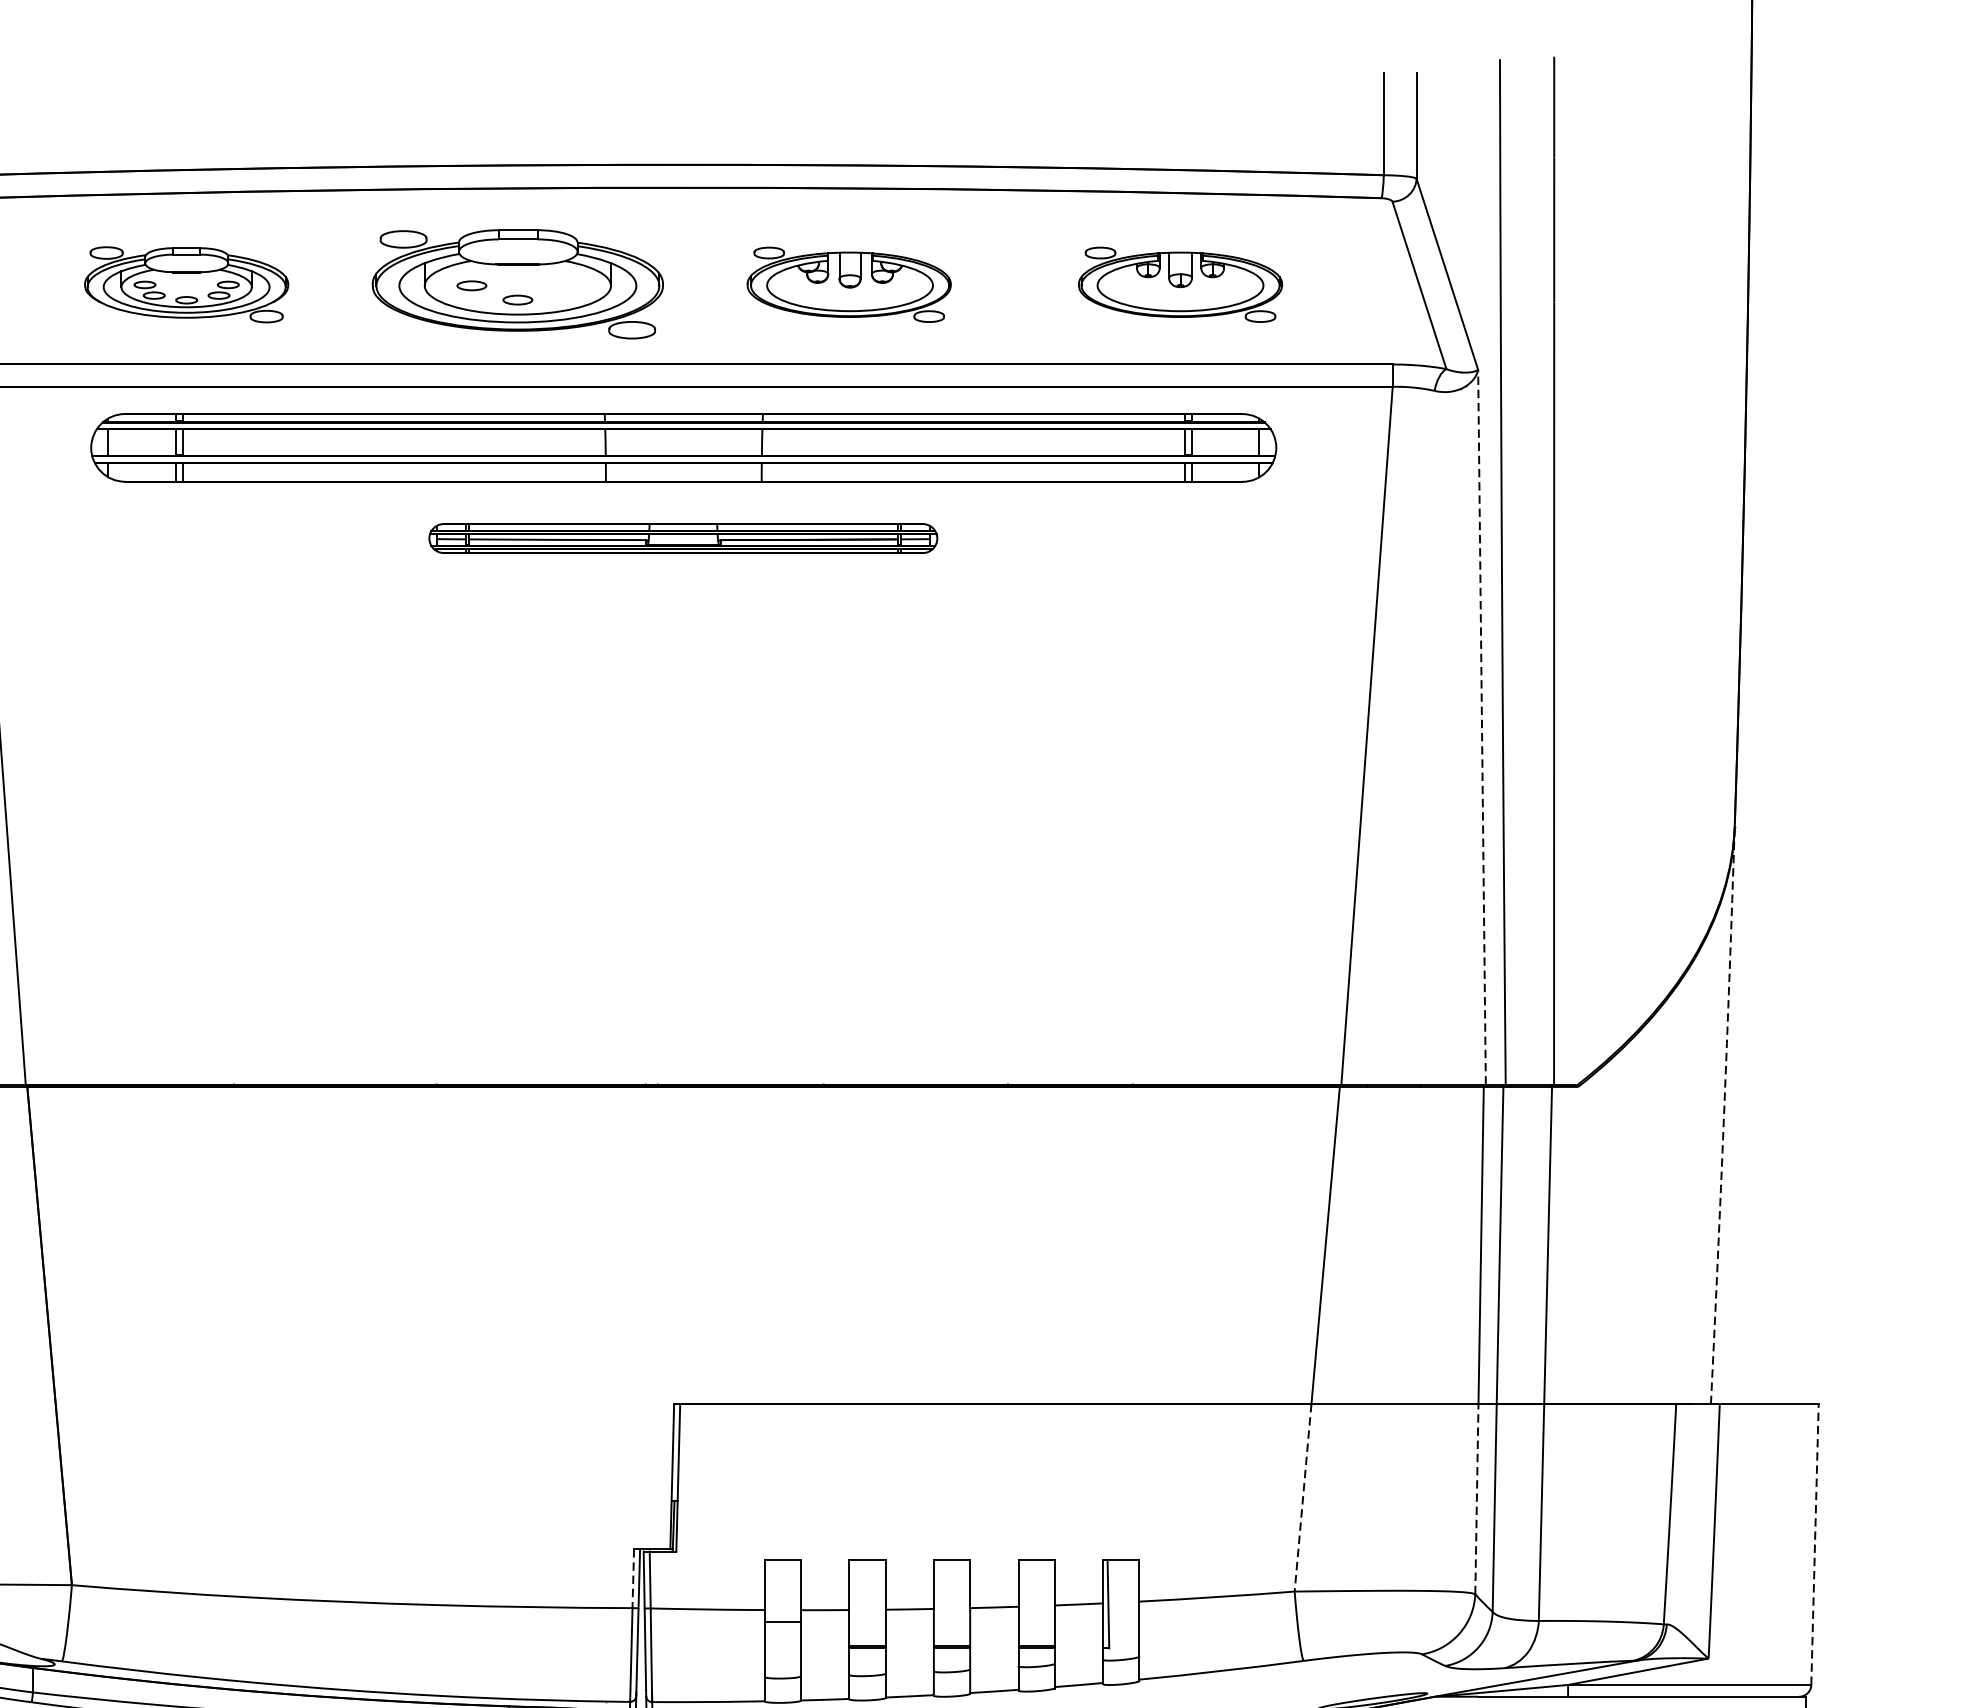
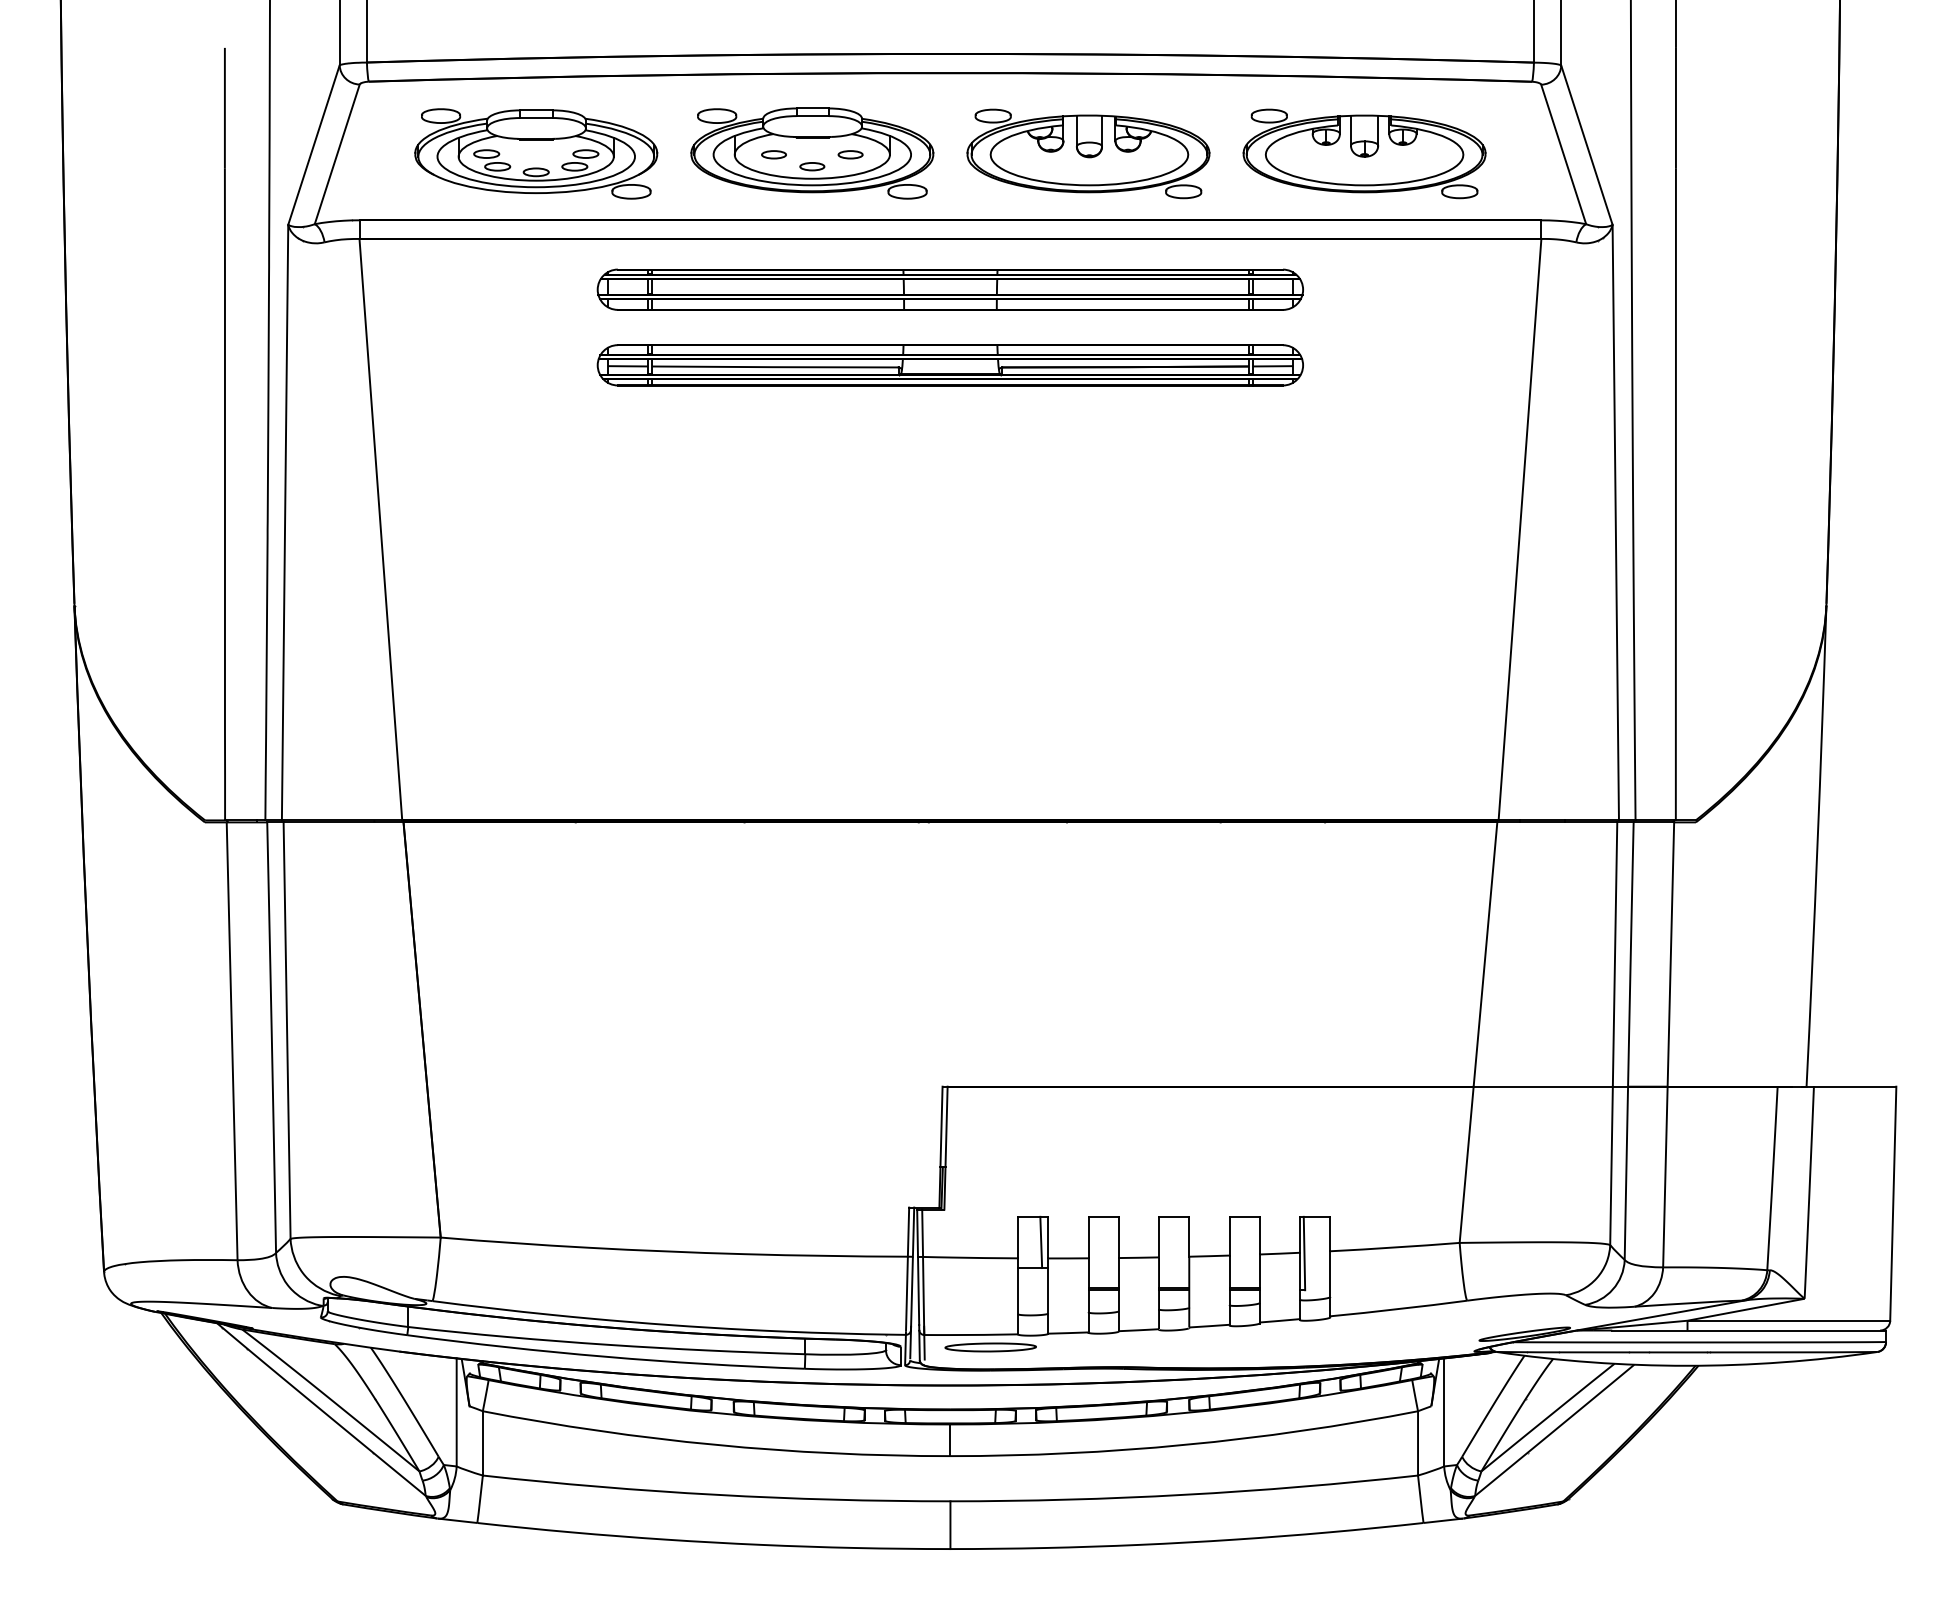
part: (186, 284) -> (536, 153), size x1.43
part: (849, 284) -> (1088, 153), size x1.43
part: (1180, 284) -> (1364, 153), size x1.43
part: (563, 285) -> (850, 154), added
part: (682, 447) -> (949, 289), size x0.71
part: (682, 538) -> (949, 365), size x1.67
line: (1481, 727) -> (1615, 522), dashed -> solid
arc: (1724, 1115) -> (1817, 846), dashed -> solid
line: (1302, 1498) -> (1466, 1165), dashed -> solid
line: (1476, 1498) -> (1611, 1165), dashed -> solid
line: (1815, 1544) -> (1893, 1203), dashed -> solid
line: (633, 1579) -> (908, 1232), dashed -> solid
line: (792, 1591) -> (1041, 1242), added

